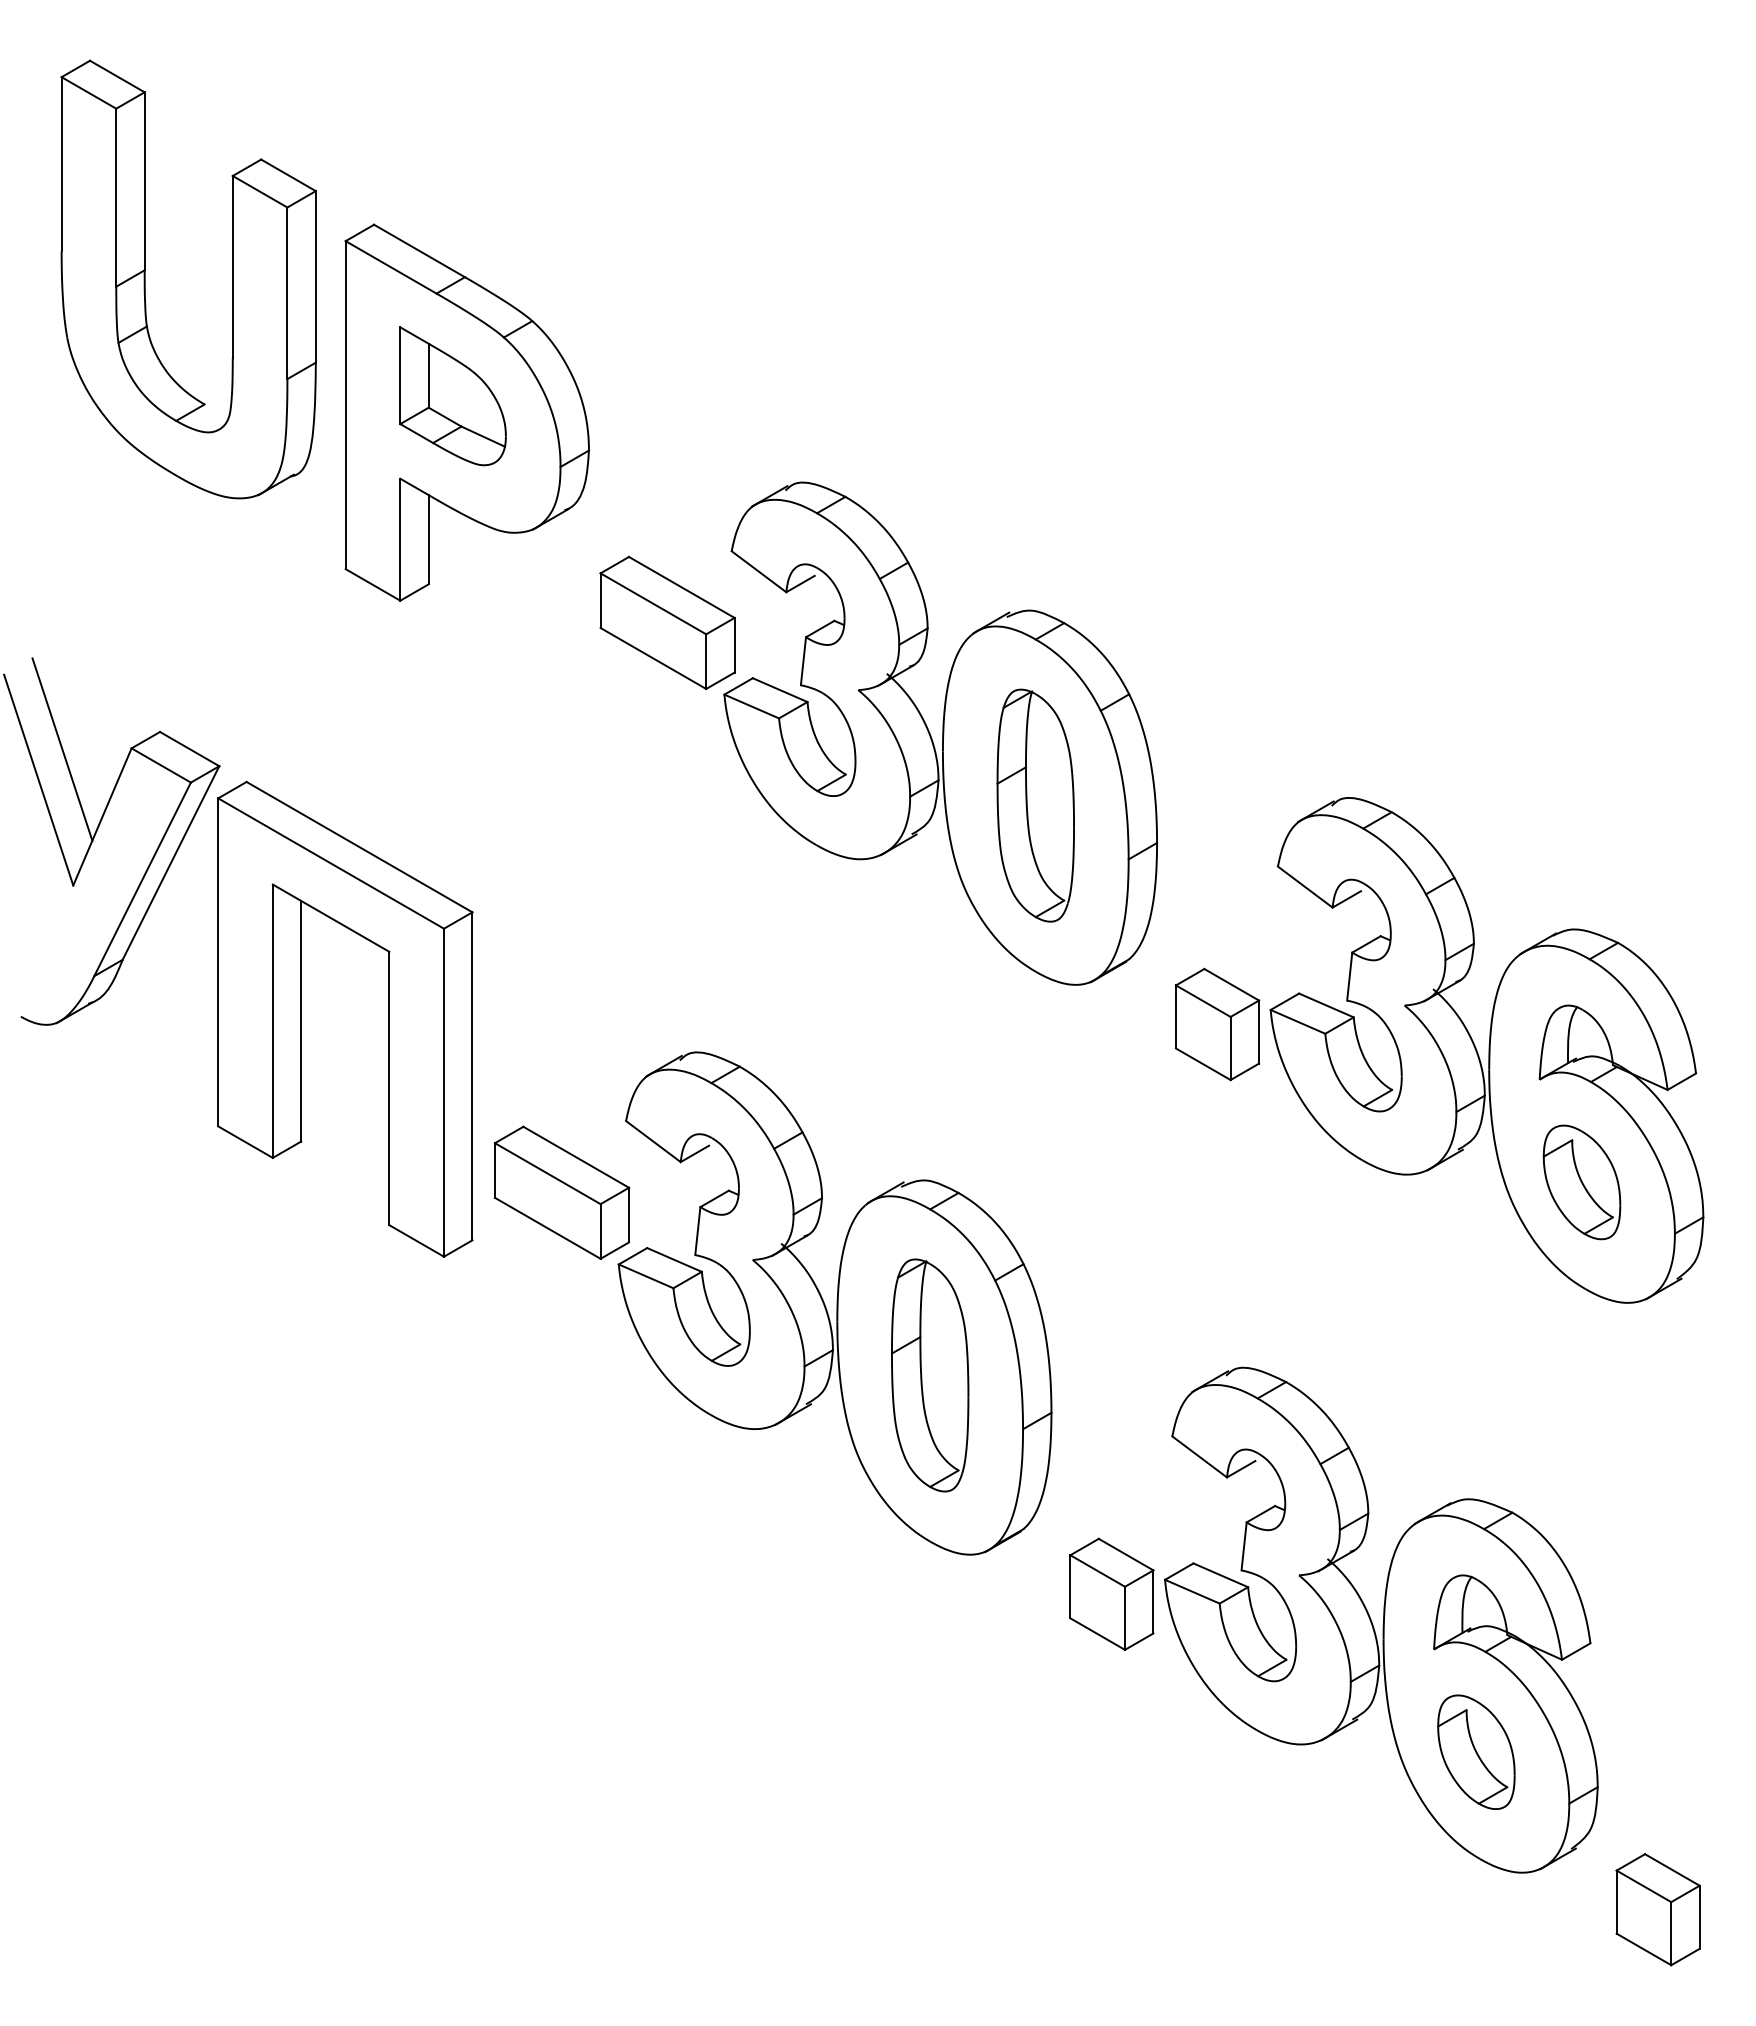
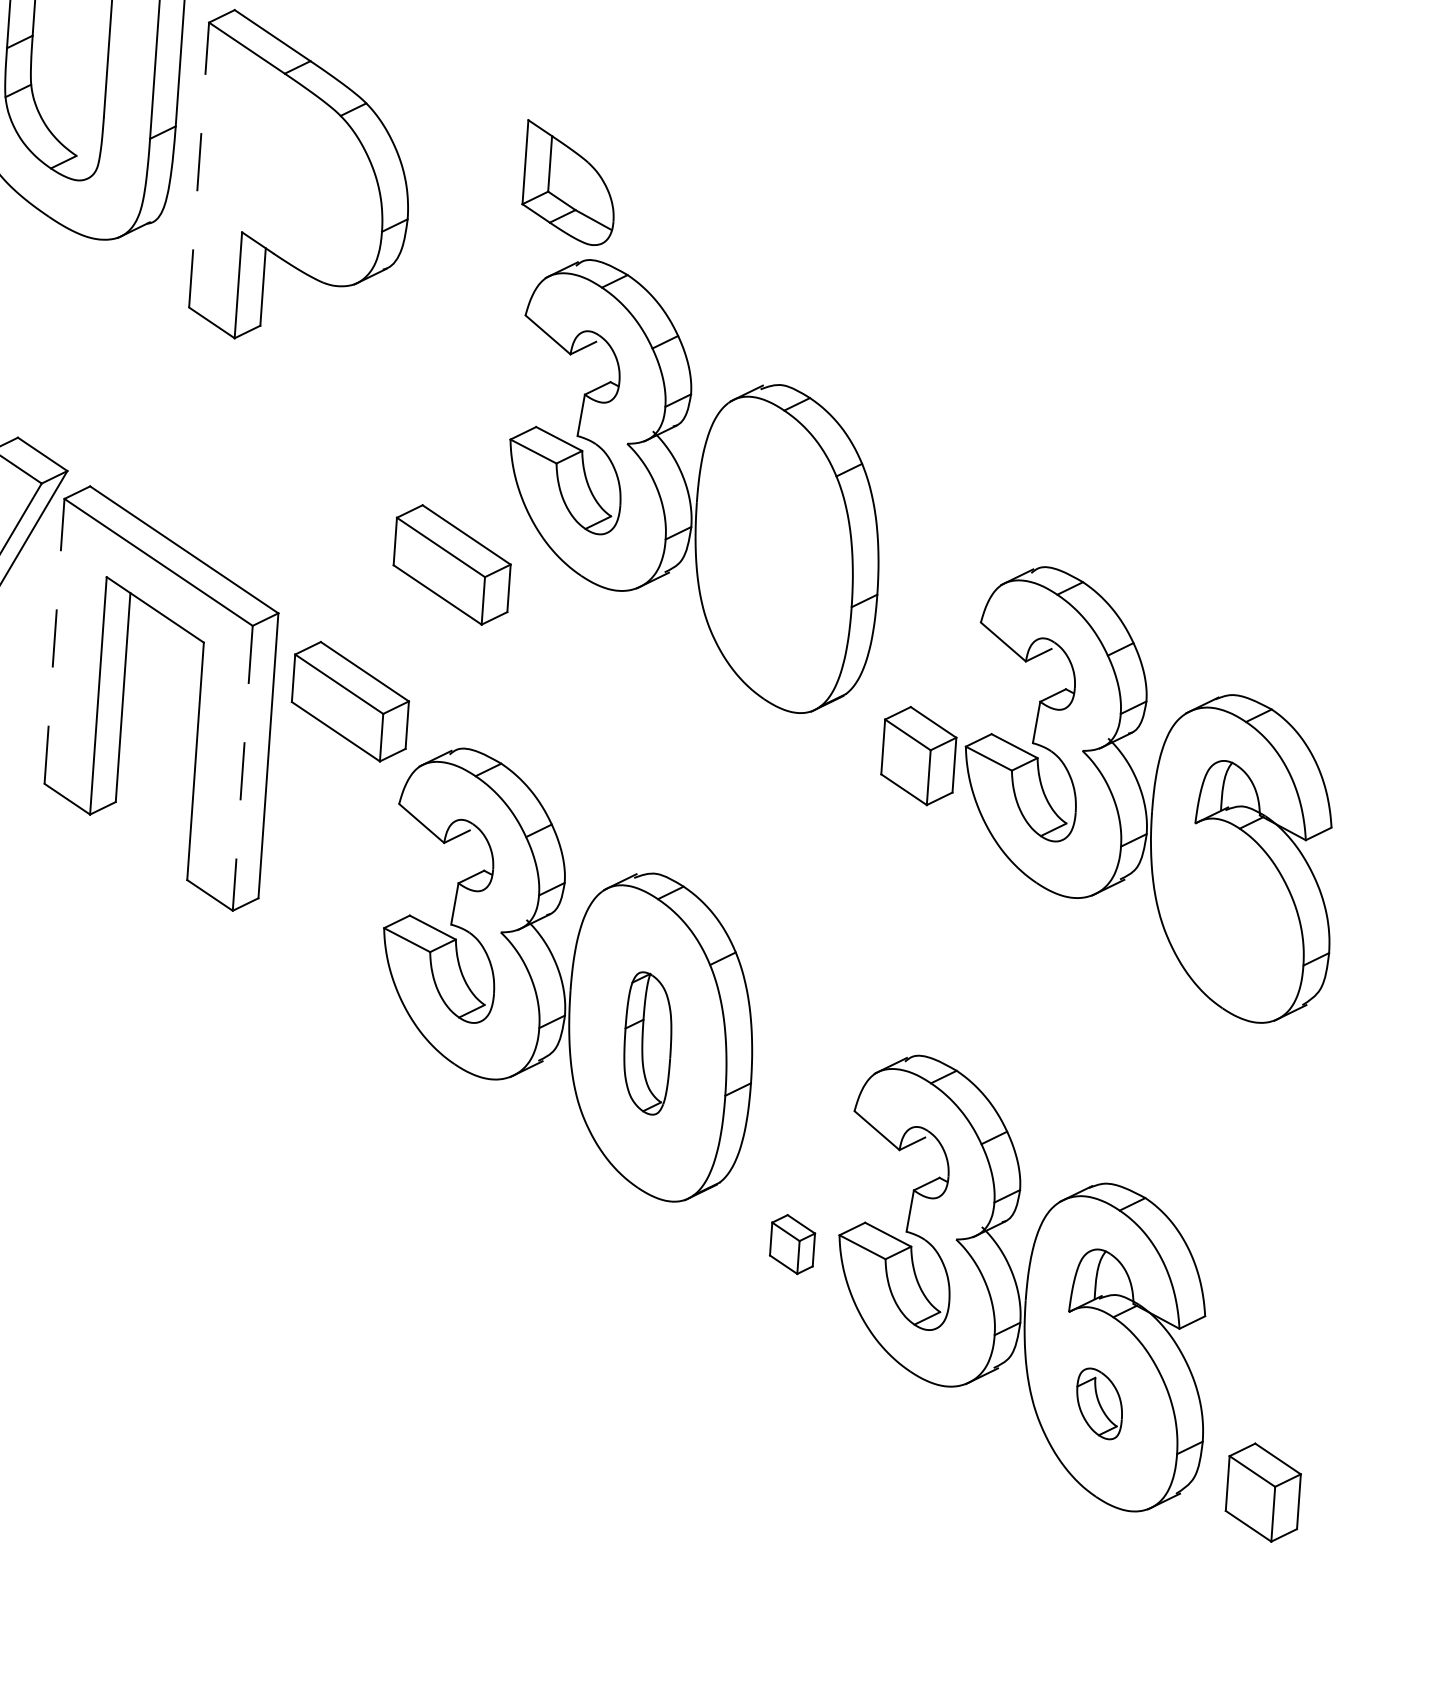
part: (452, 396) -> (569, 183), moved
line: (345, 404) -> (198, 164), solid -> dashed
part: (667, 622) -> (452, 564), moved
part: (1035, 805) -> (774, 554), removed
line: (218, 961) -> (54, 640), solid -> dashed
line: (444, 1093) -> (243, 769), solid -> dashed
part: (1581, 1182) -> (1225, 915), removed
part: (561, 1192) -> (349, 701), moved
part: (929, 1375) -> (647, 1043), size x0.7
part: (1111, 1593) -> (792, 1243), size x0.6
part: (1476, 1751) -> (1099, 1403), size x0.7
part: (1657, 1909) -> (1262, 1492), moved

